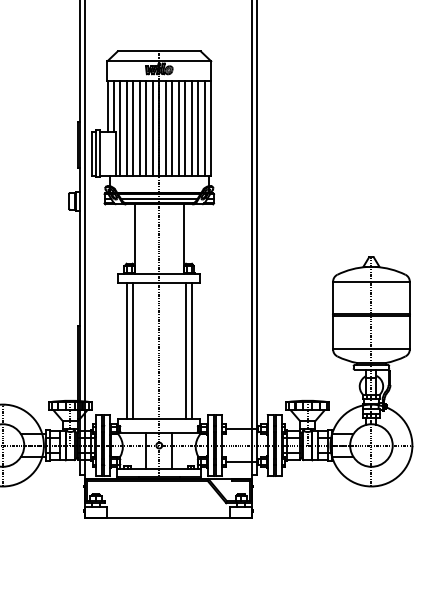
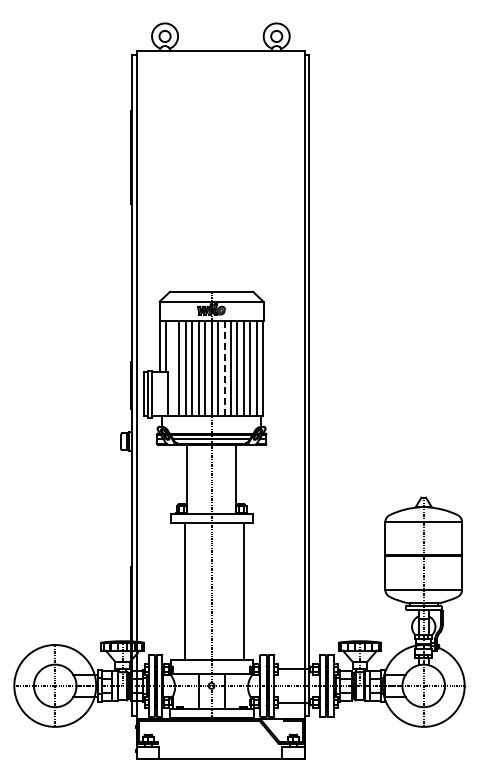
line: (120, 128) -> (172, 368), removed
line: (172, 128) -> (224, 368), solid -> dashed
line: (126, 351) -> (178, 591), removed
line: (186, 351) -> (238, 591), removed

